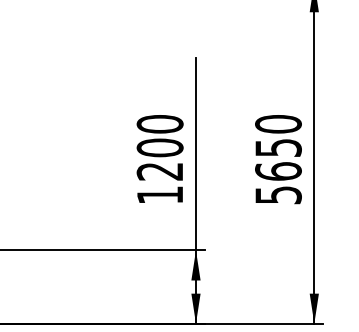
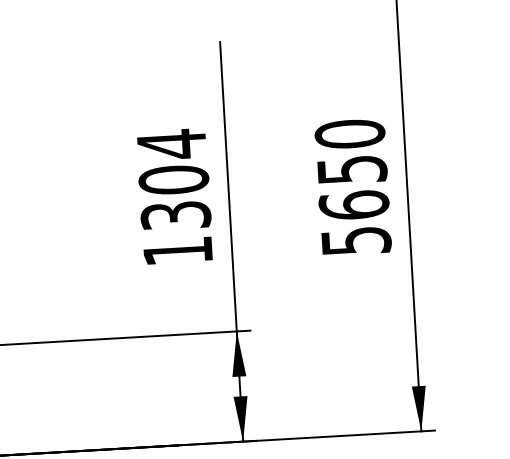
text: (159, 147) -> (172, 179), 1200 -> 1304

